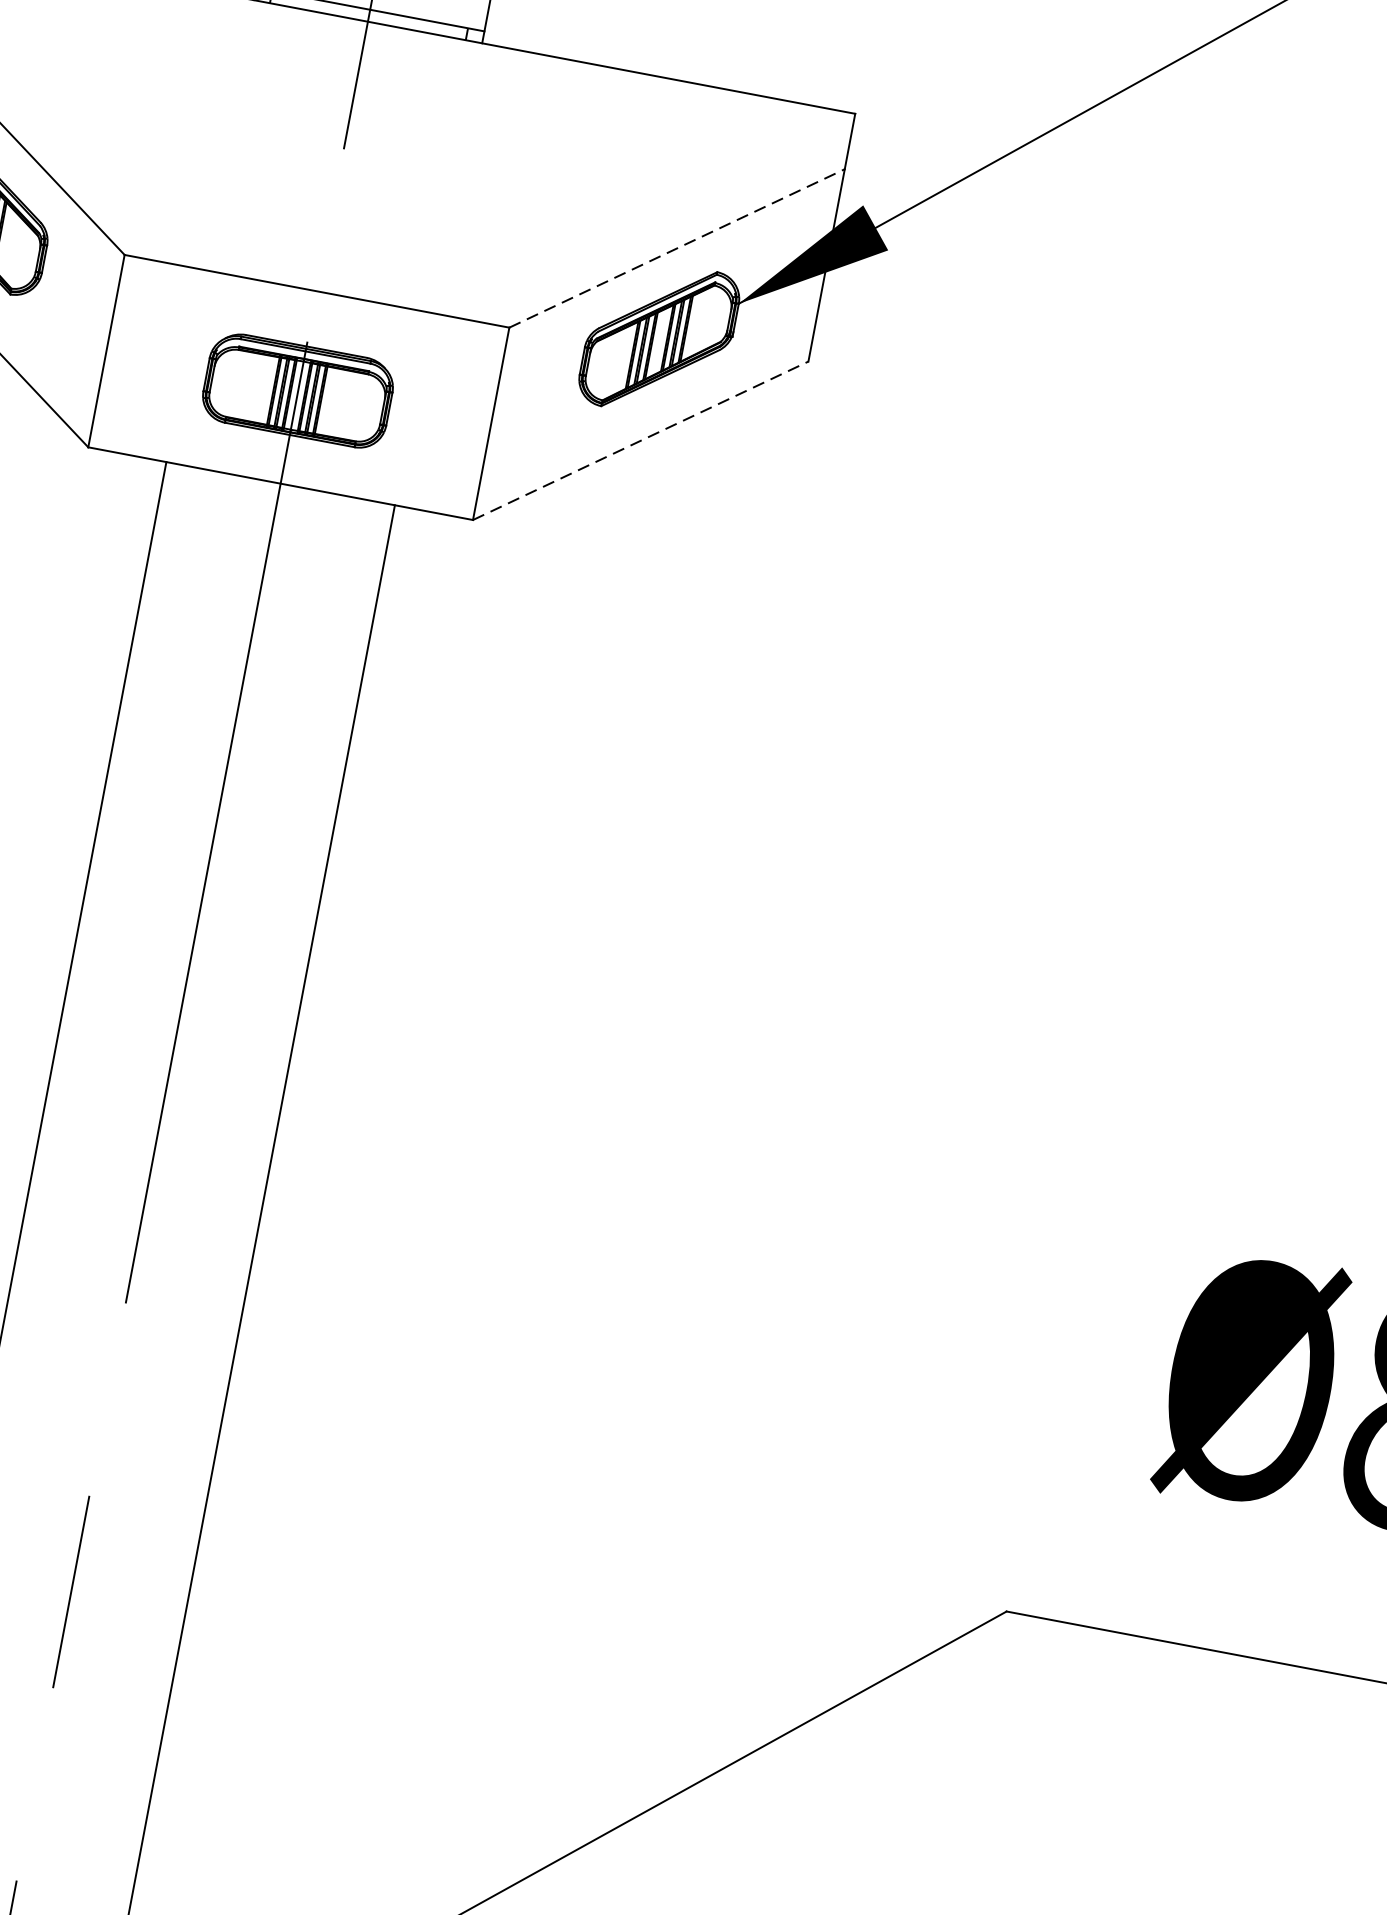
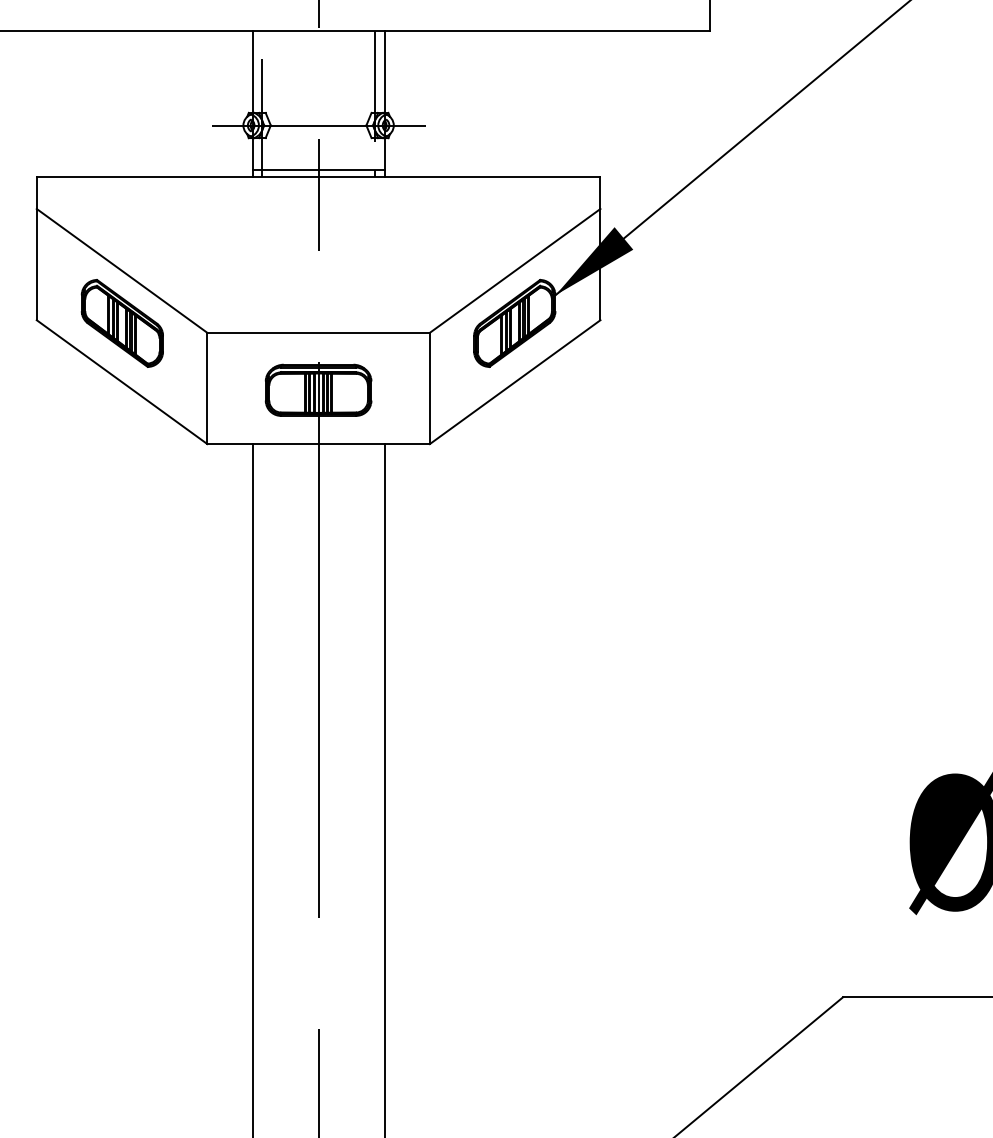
line: (677, 247) -> (515, 270), dashed -> solid
line: (641, 439) -> (515, 381), dashed -> solid

